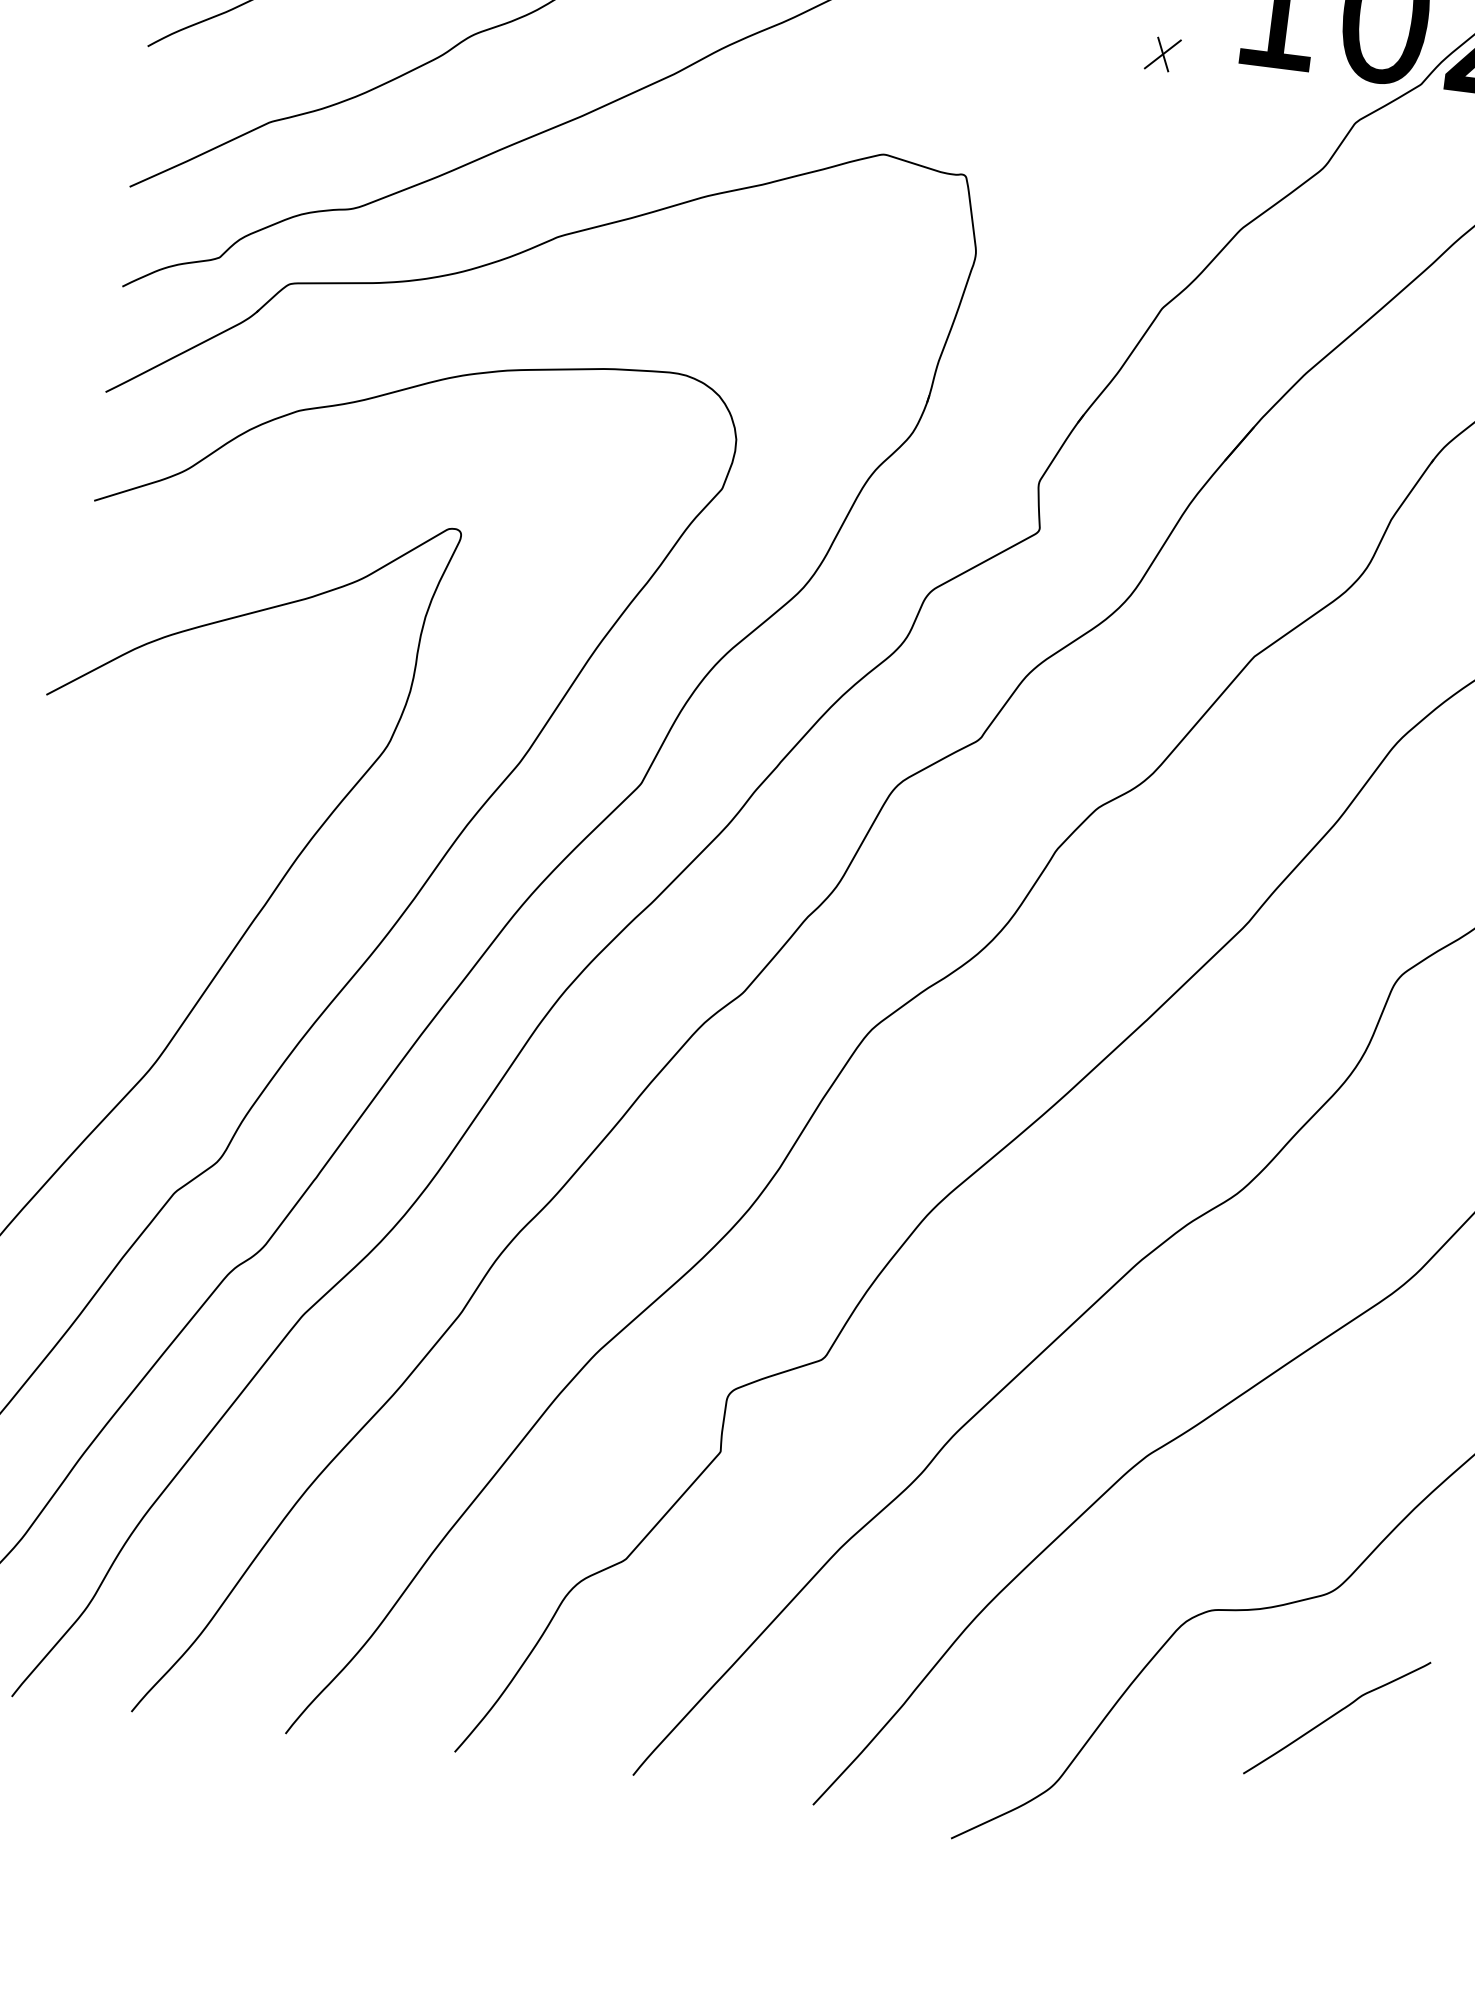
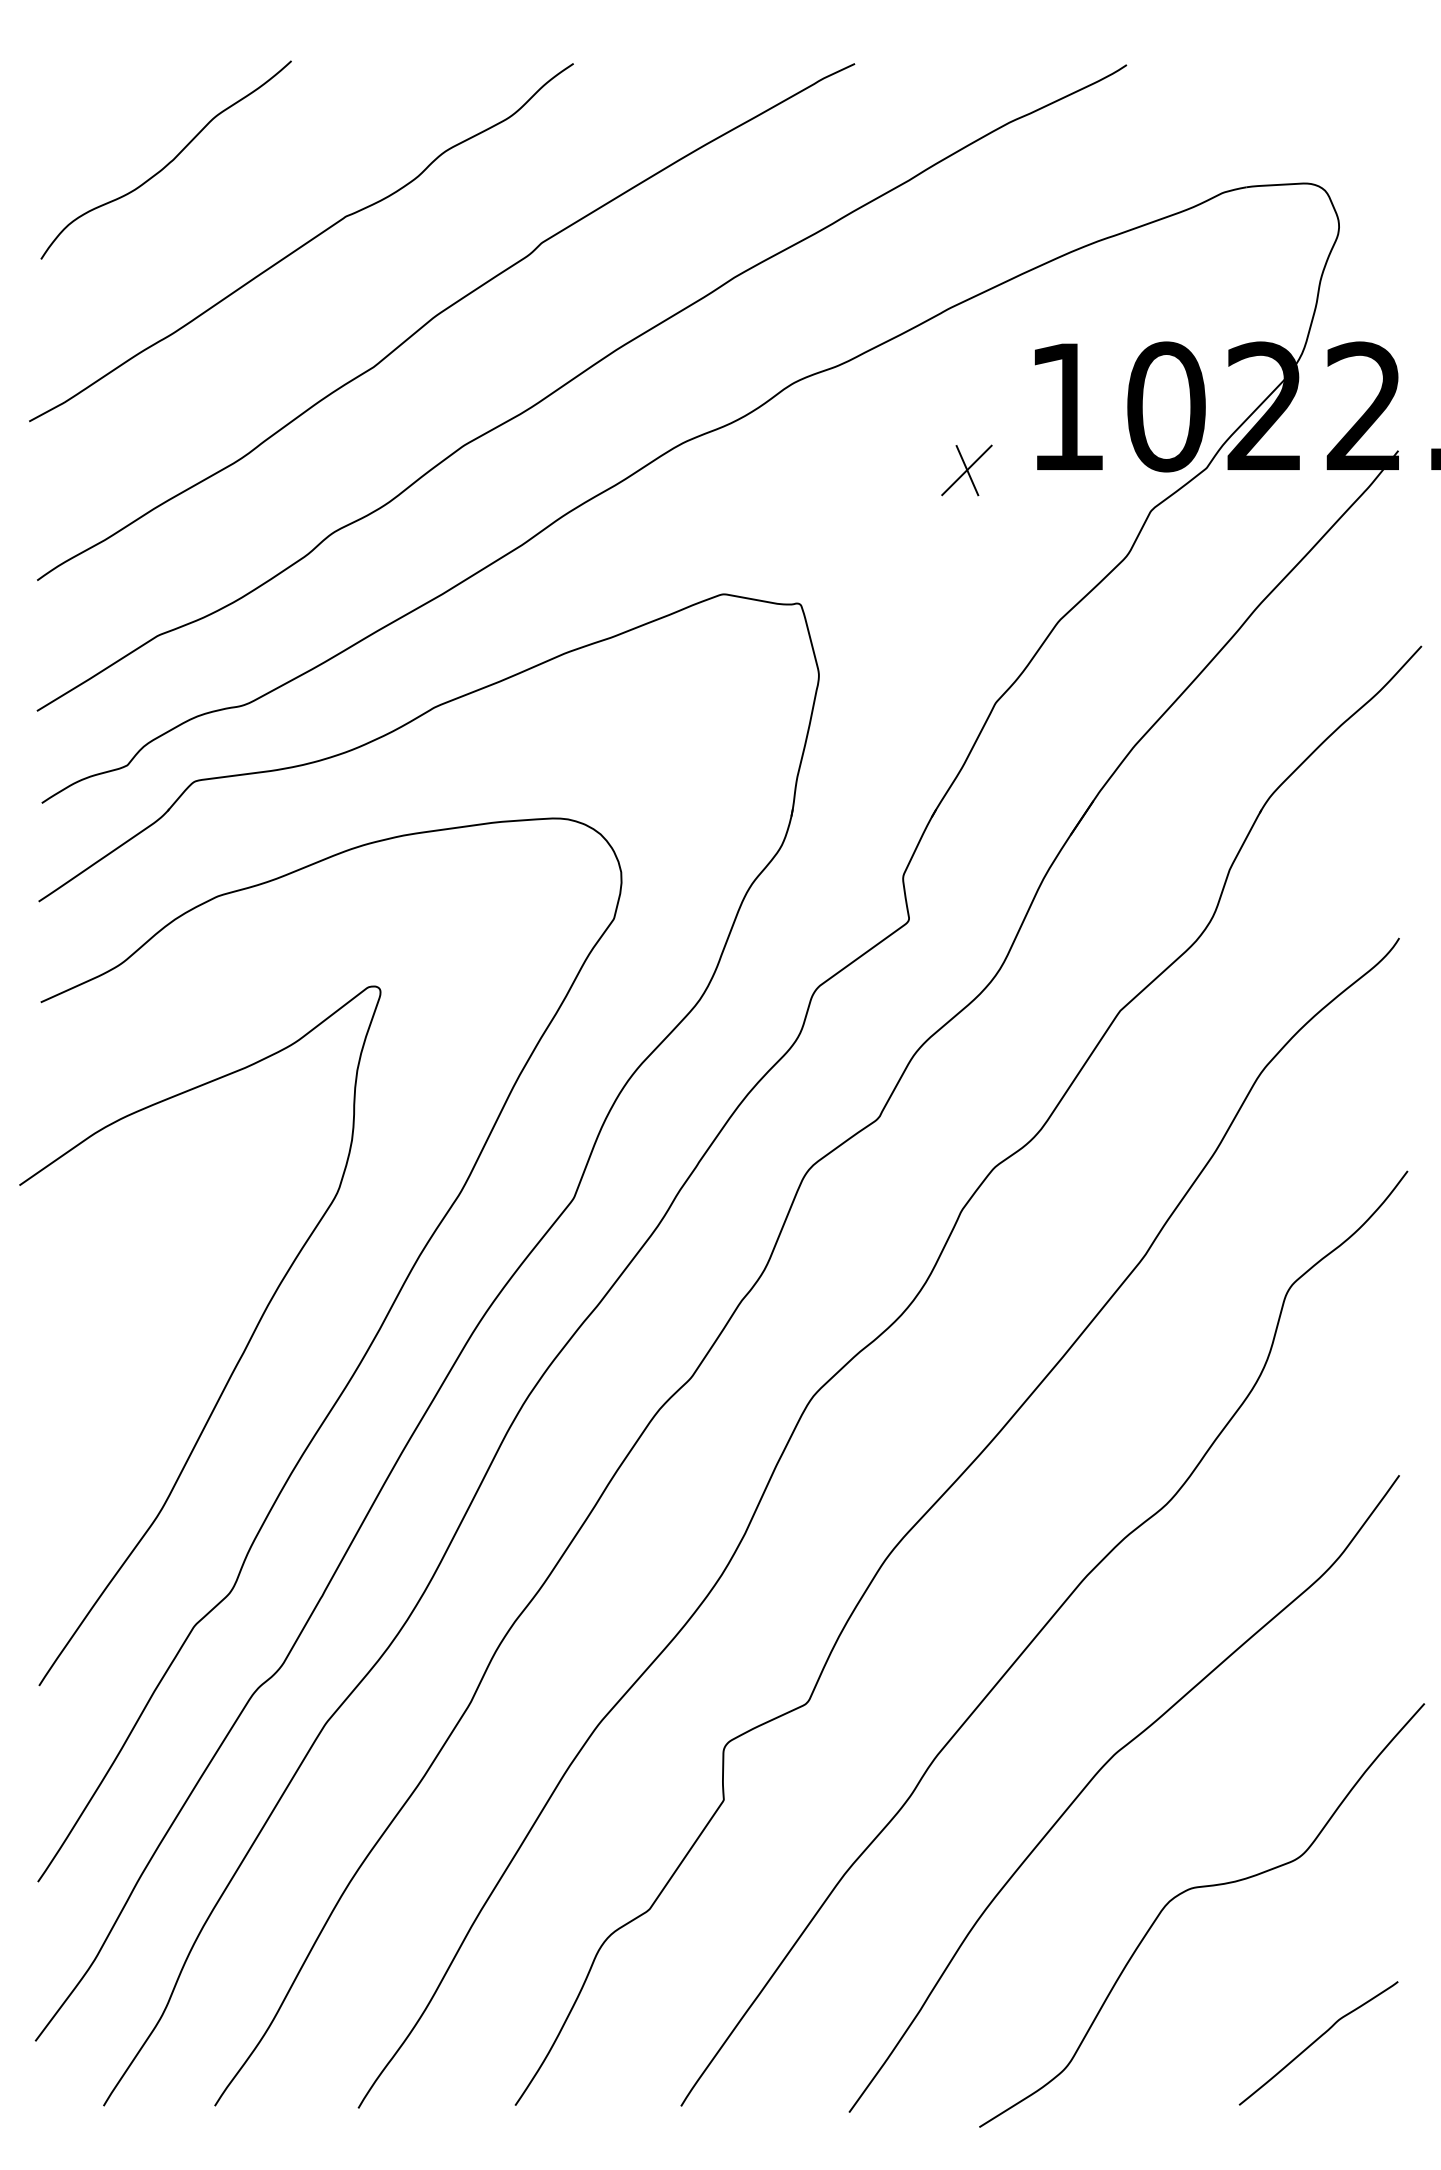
part: (1162, 54) -> (966, 470), size x1.67
curve: (1335, 1715) -> (1316, 2041), moved

